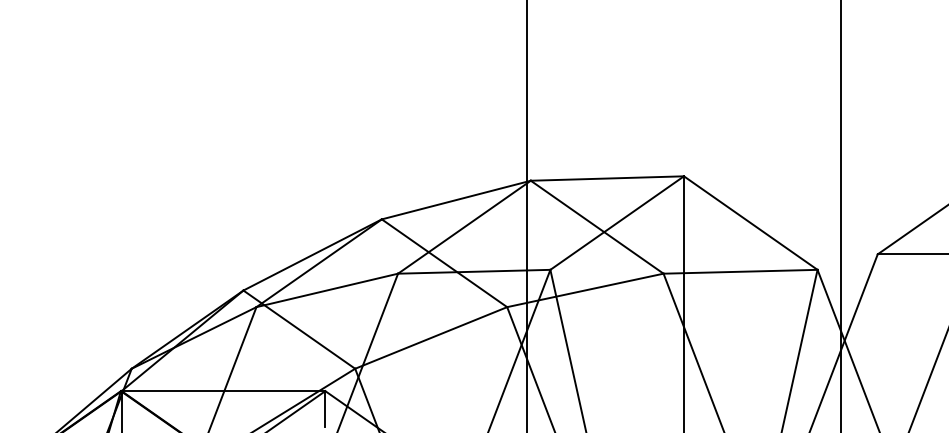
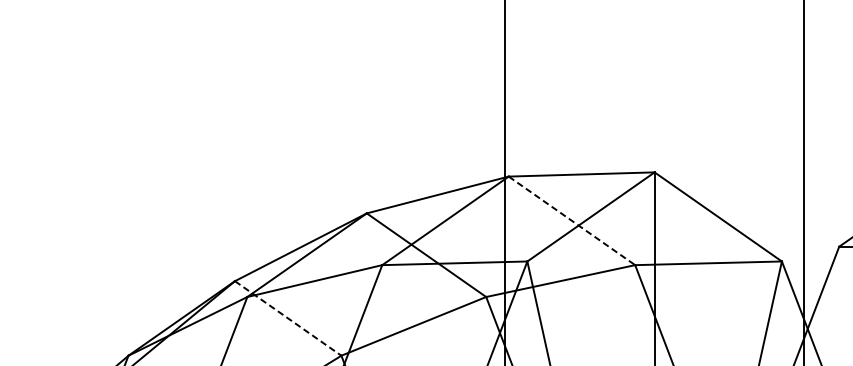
line: (597, 227) -> (572, 221), solid -> dashed
line: (299, 329) -> (288, 318), solid -> dashed

